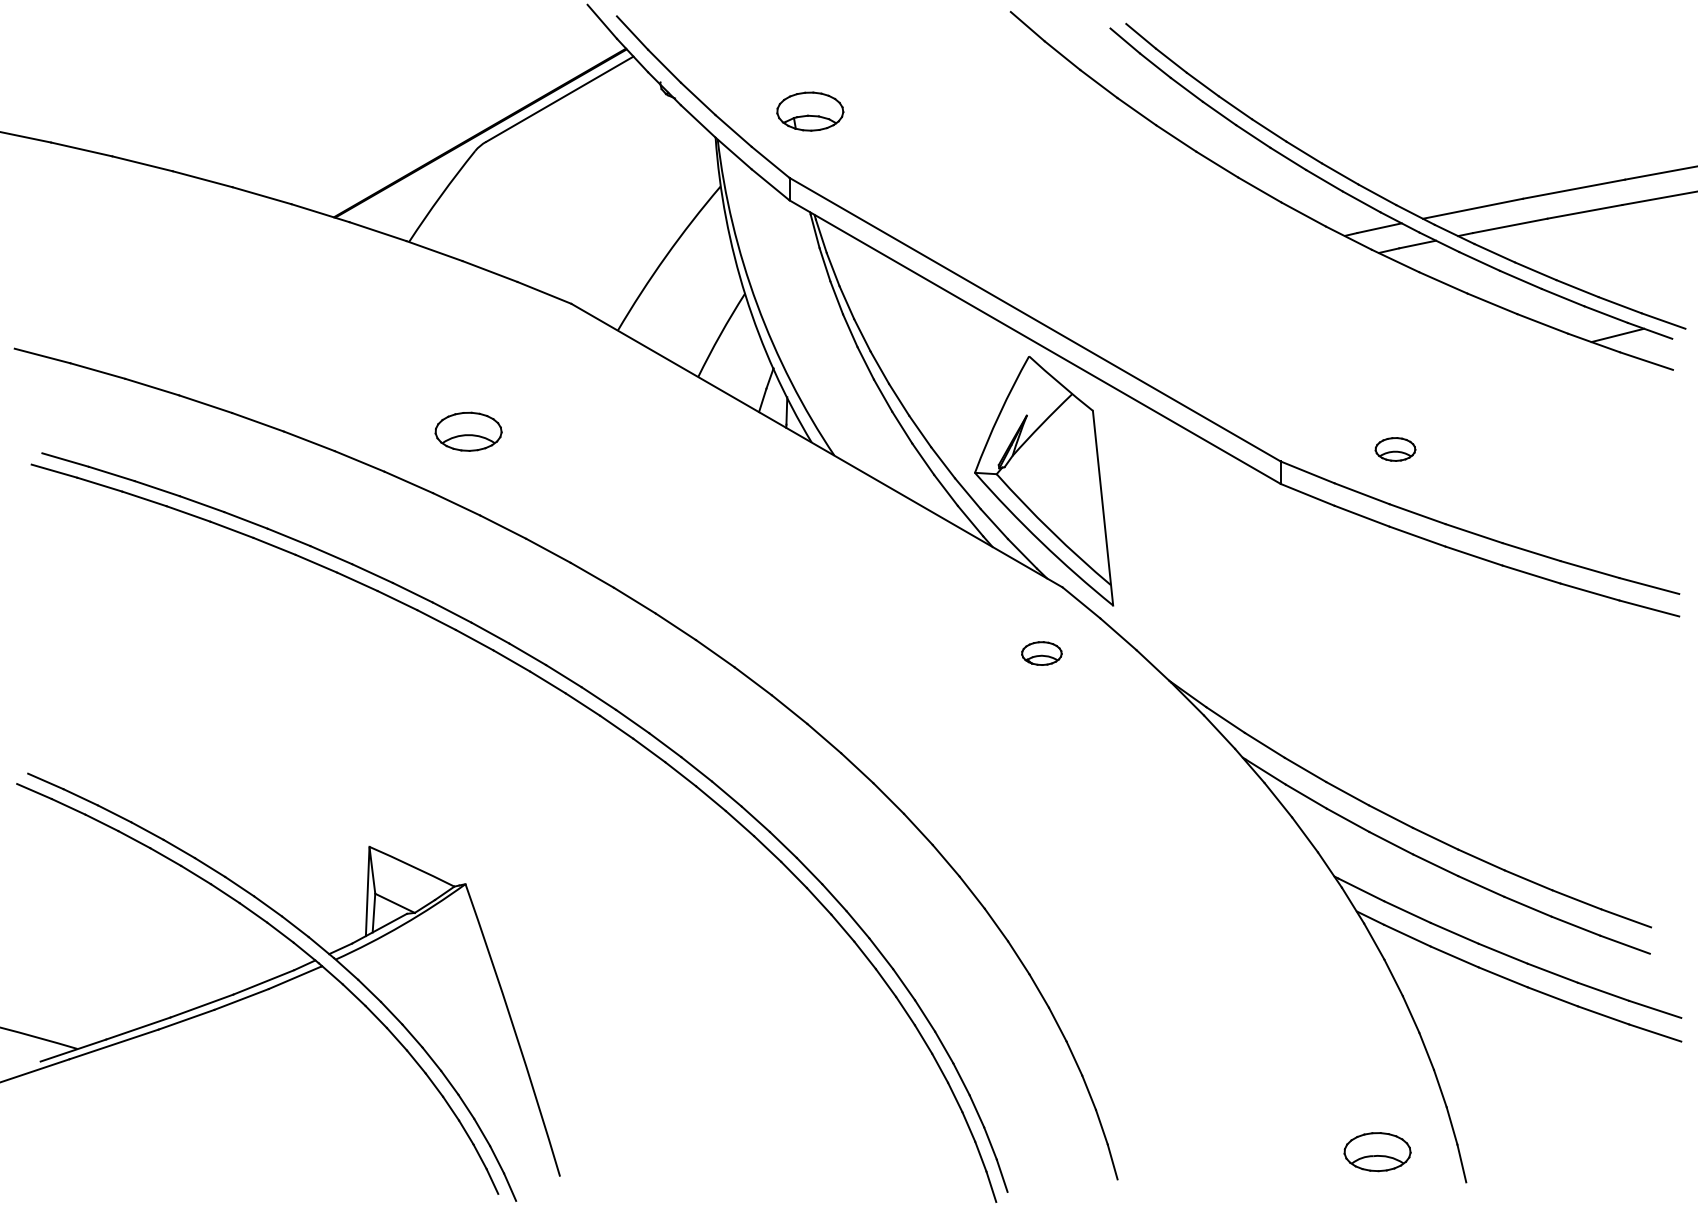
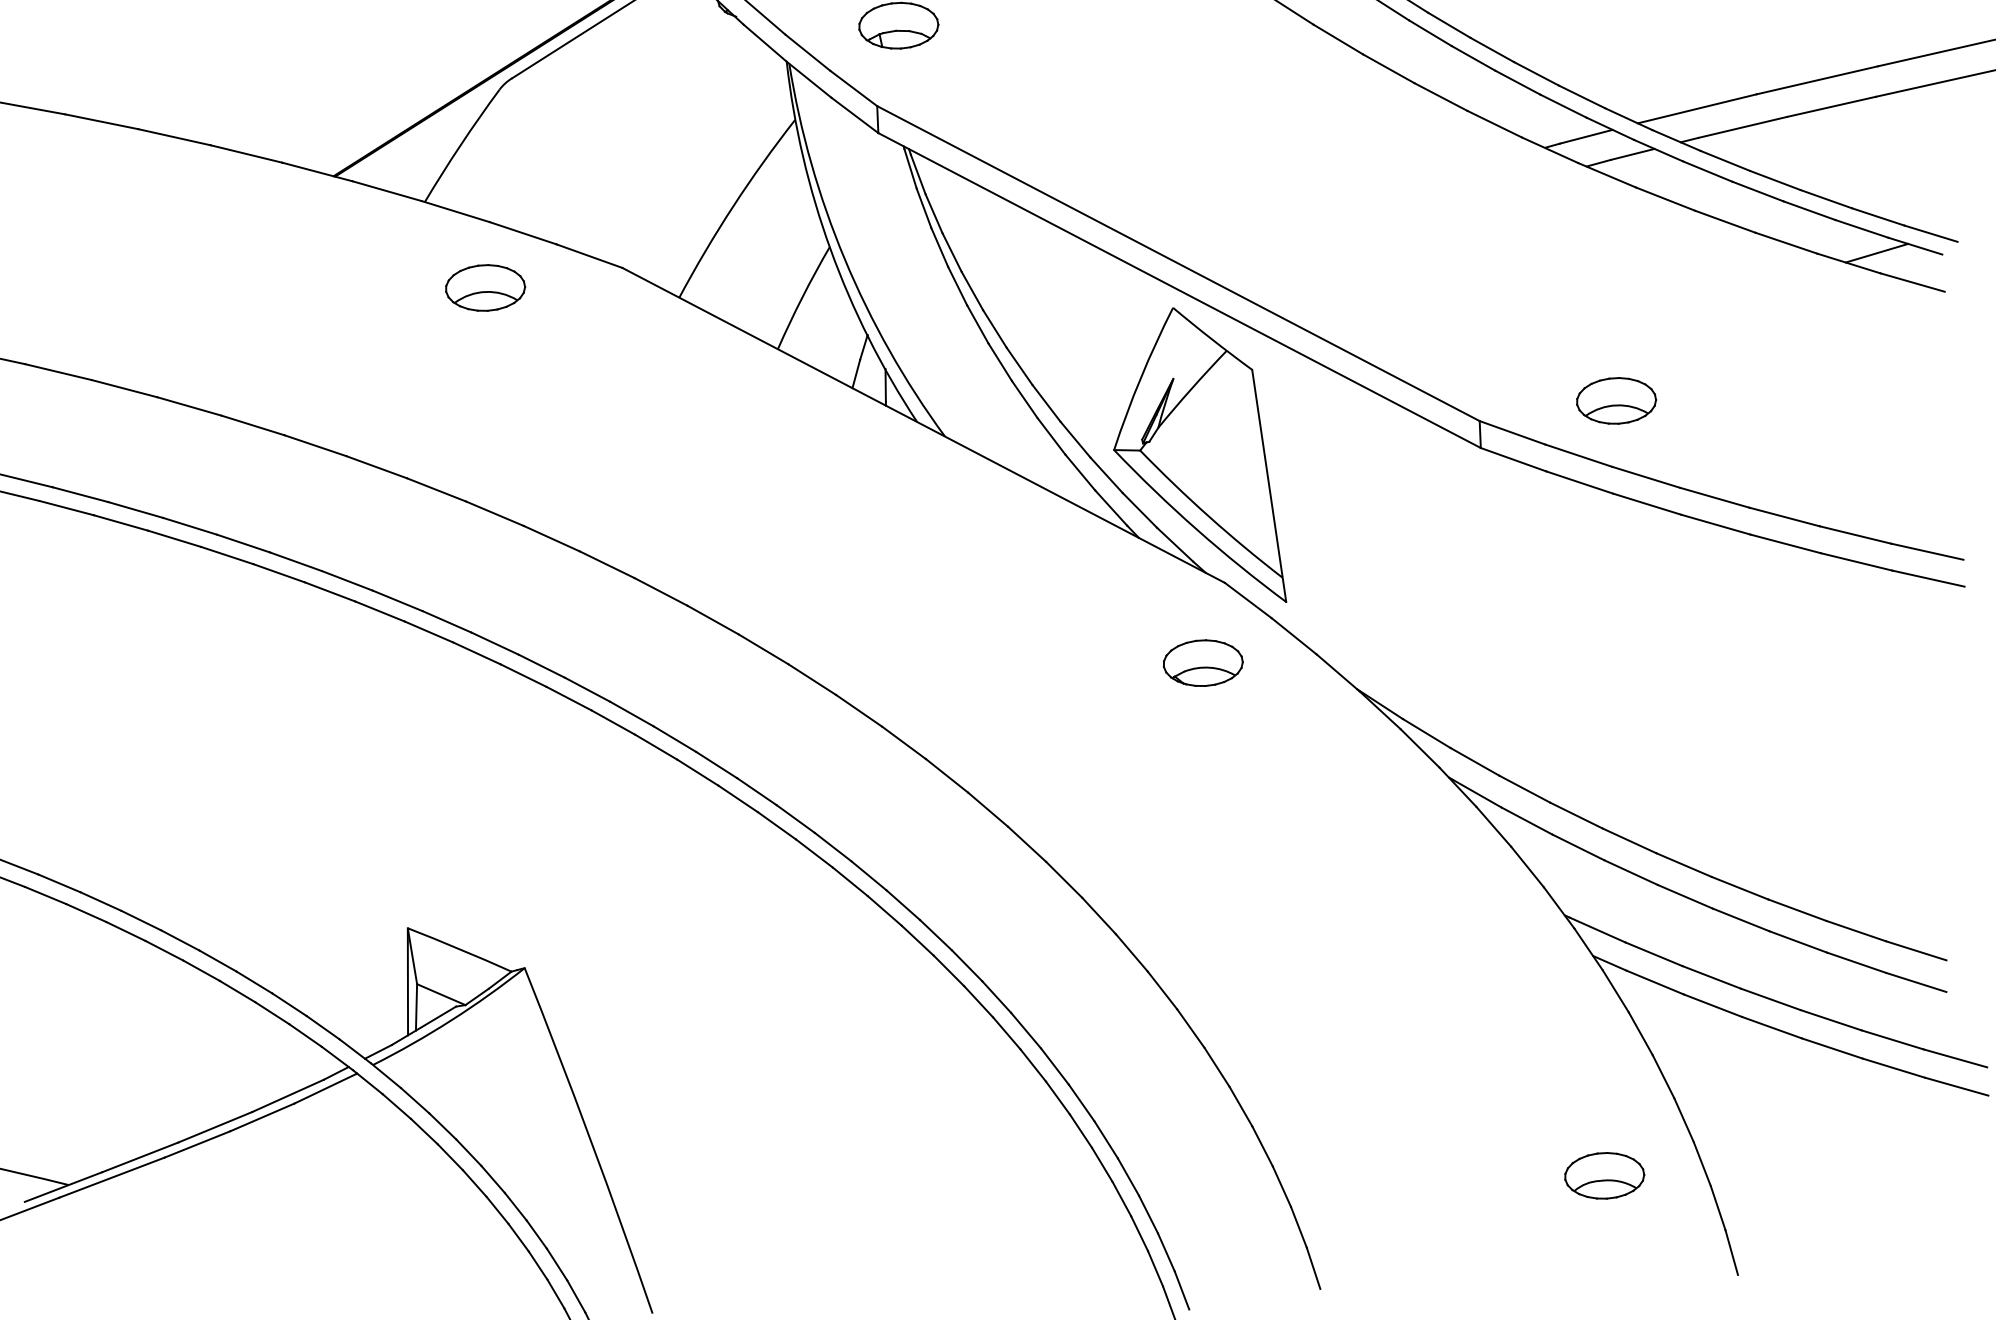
part: (468, 431) -> (485, 287), moved
part: (1395, 449) -> (1616, 400), size x1.67
part: (1041, 653) -> (1202, 663), size x1.67
part: (1377, 1152) -> (1604, 1176), moved

